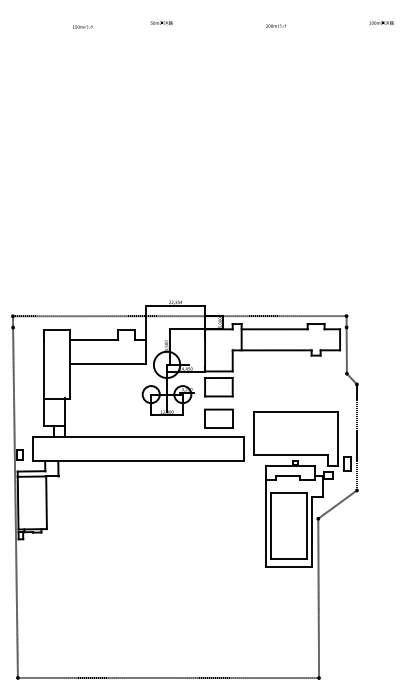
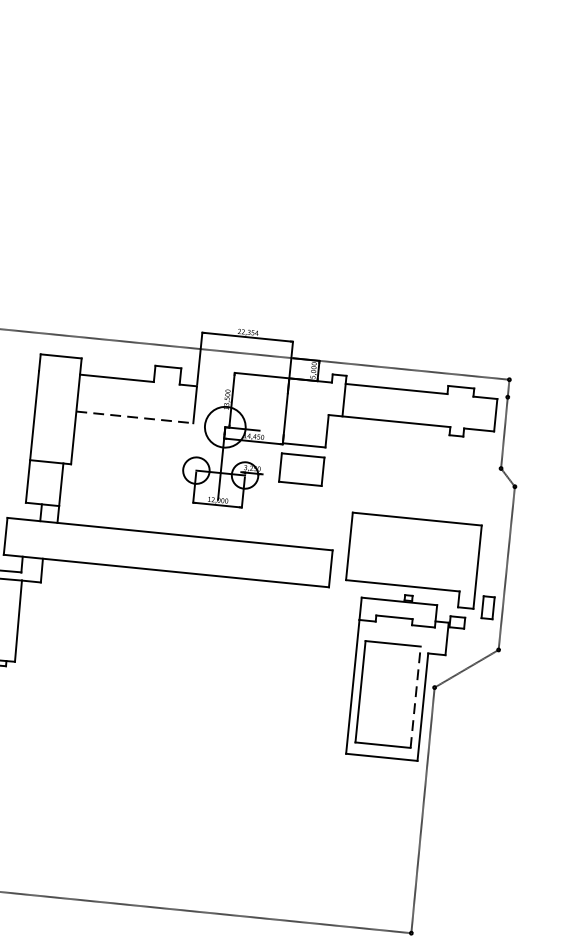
line: (108, 364) -> (135, 417), solid -> dashed
part: (218, 418) -> (296, 517), removed
line: (306, 526) -> (415, 697), solid -> dashed

